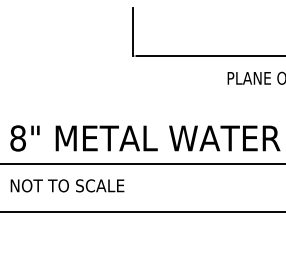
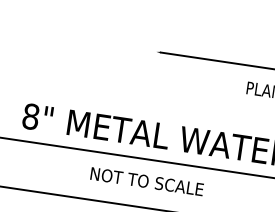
line: (132, 32) -> (159, 28), removed
text: (67, 185) -> (147, 181), moved

